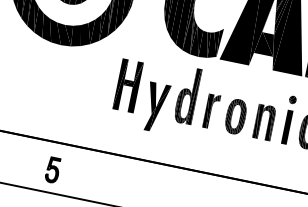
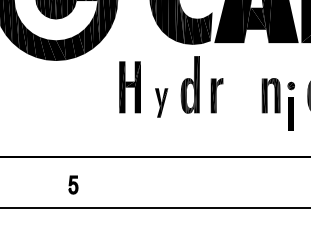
part: (155, 107) -> (161, 102), size x0.6
part: (235, 116) -> (241, 95), removed
part: (288, 118) -> (290, 105), moved
part: (53, 169) -> (73, 184), size x0.7

